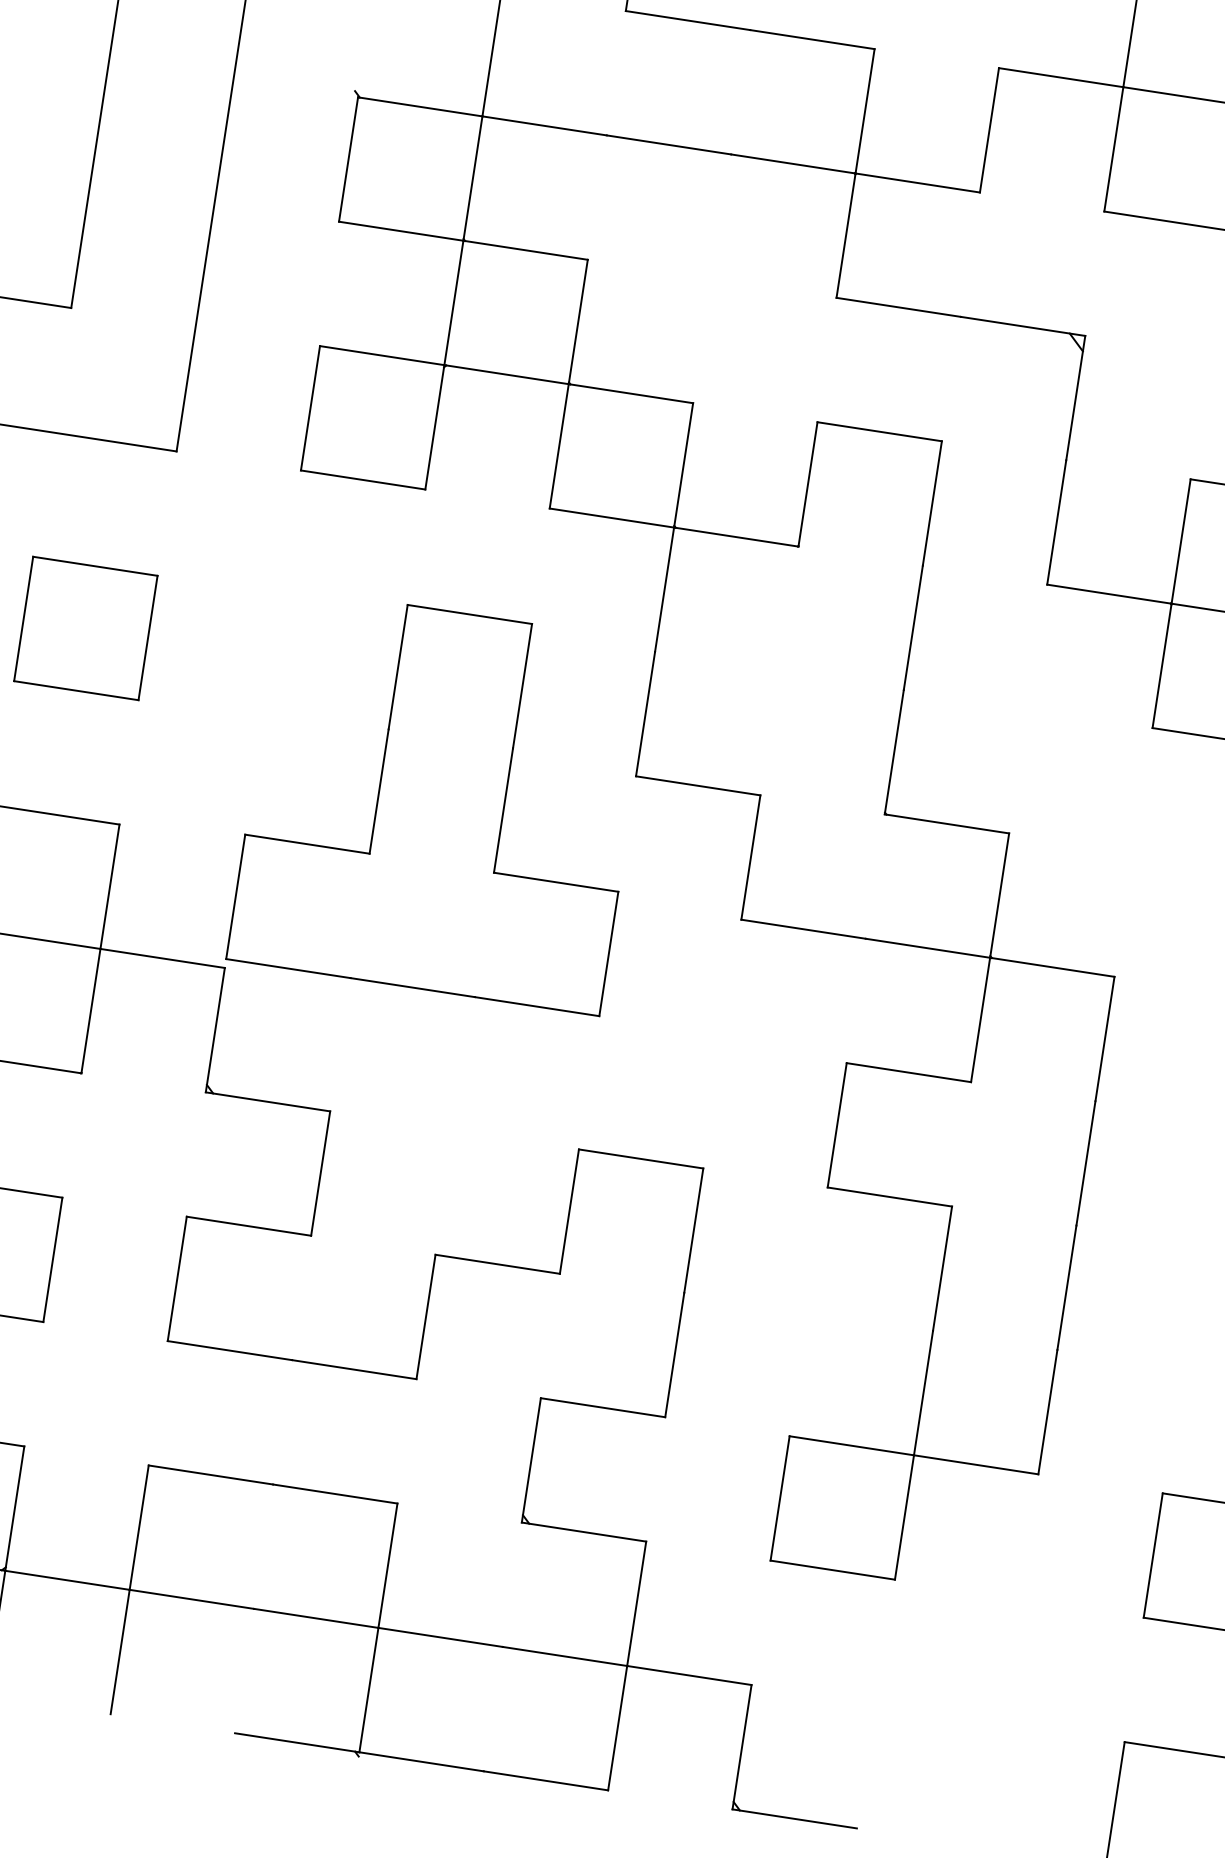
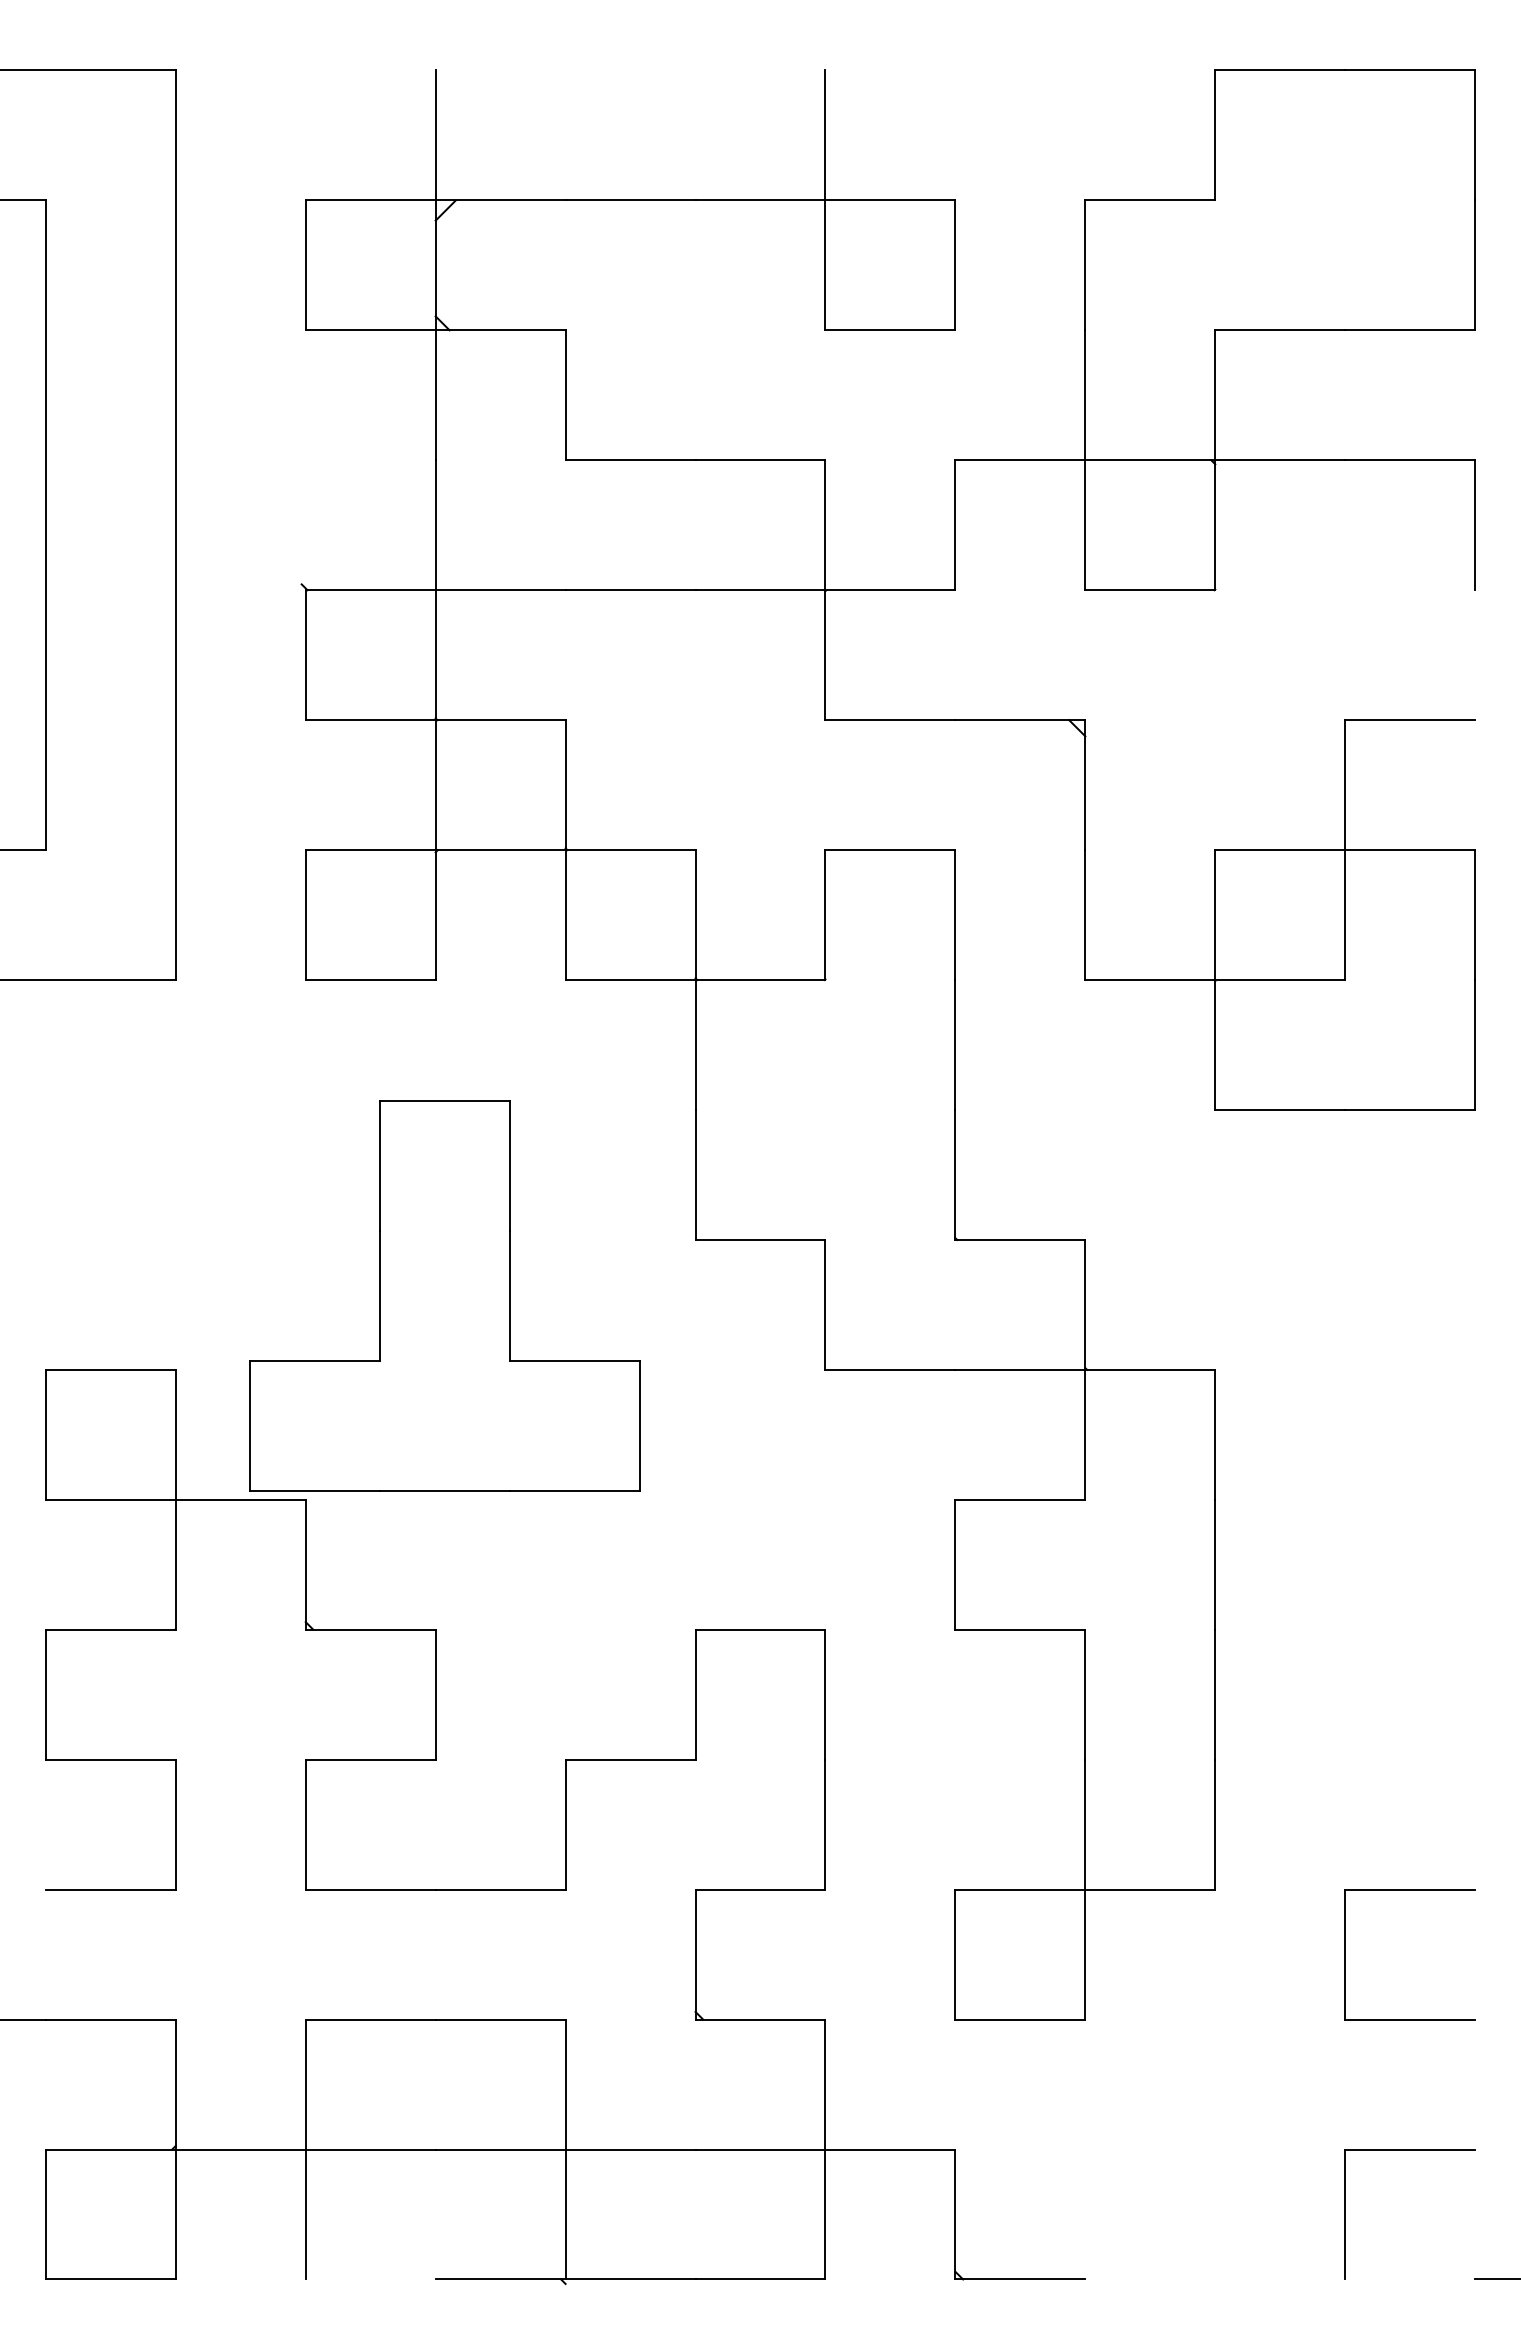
part: (85, 627) -> (110, 1174), removed
part: (441, 800) -> (444, 1295), moved

